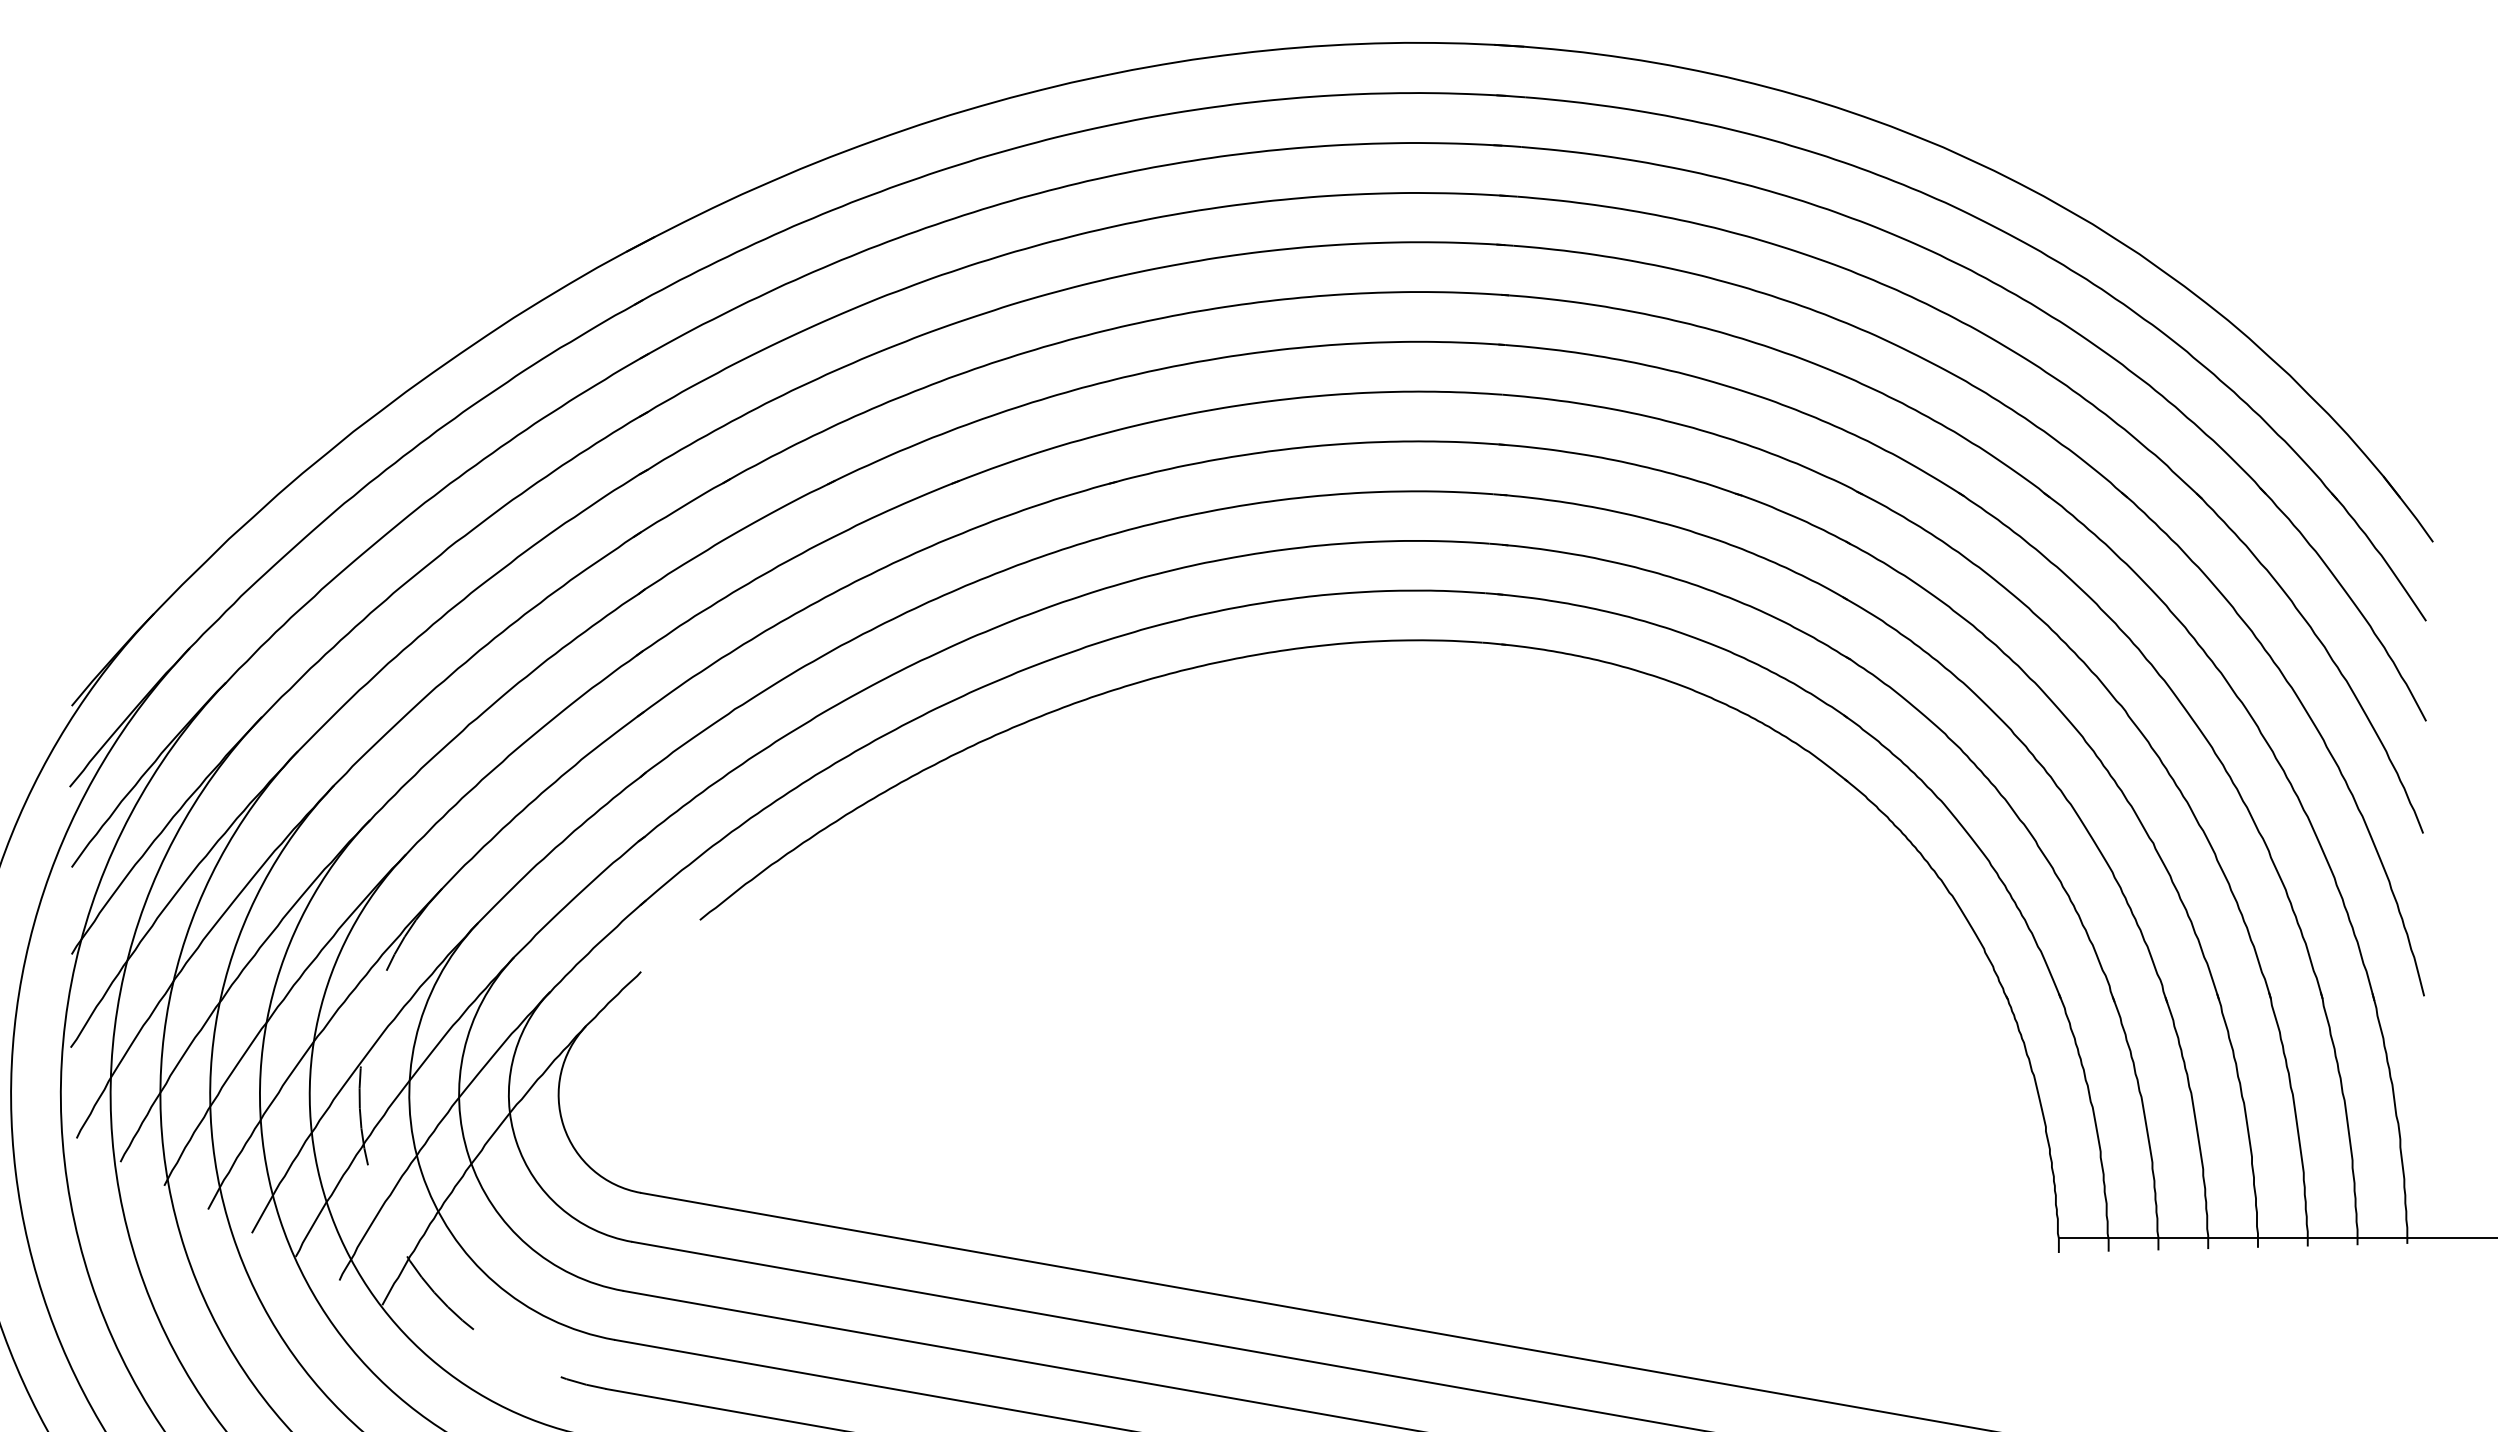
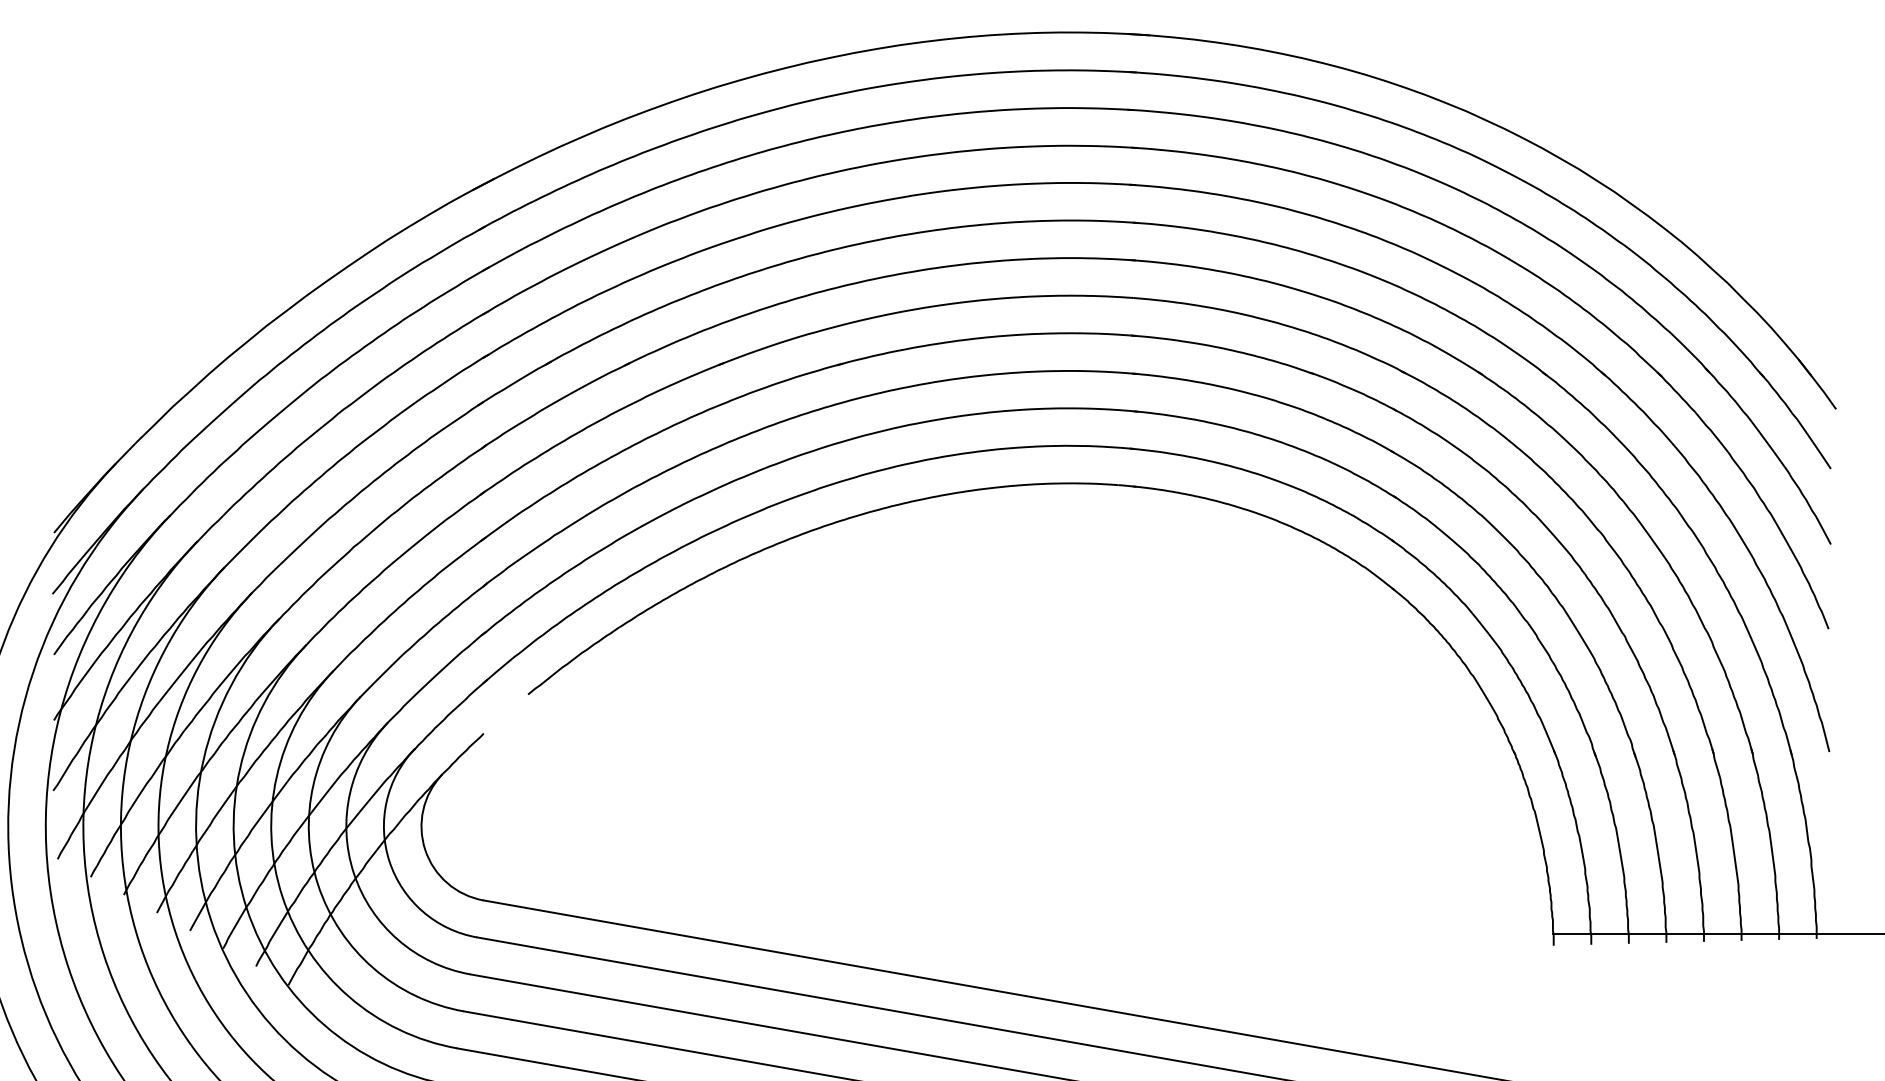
arc: (374, 1188) -> (282, 897), dashed -> solid

